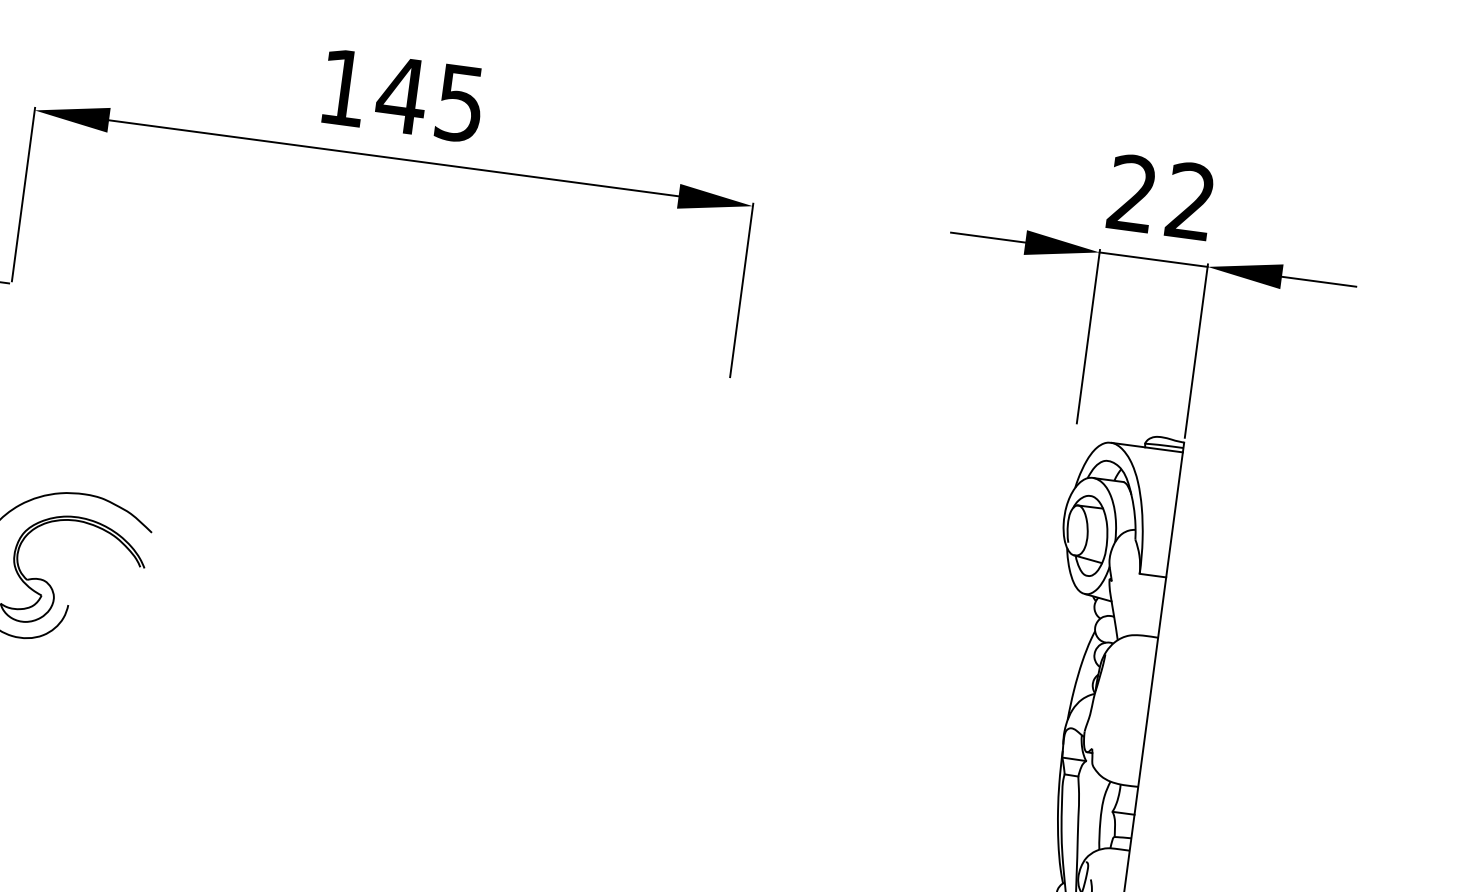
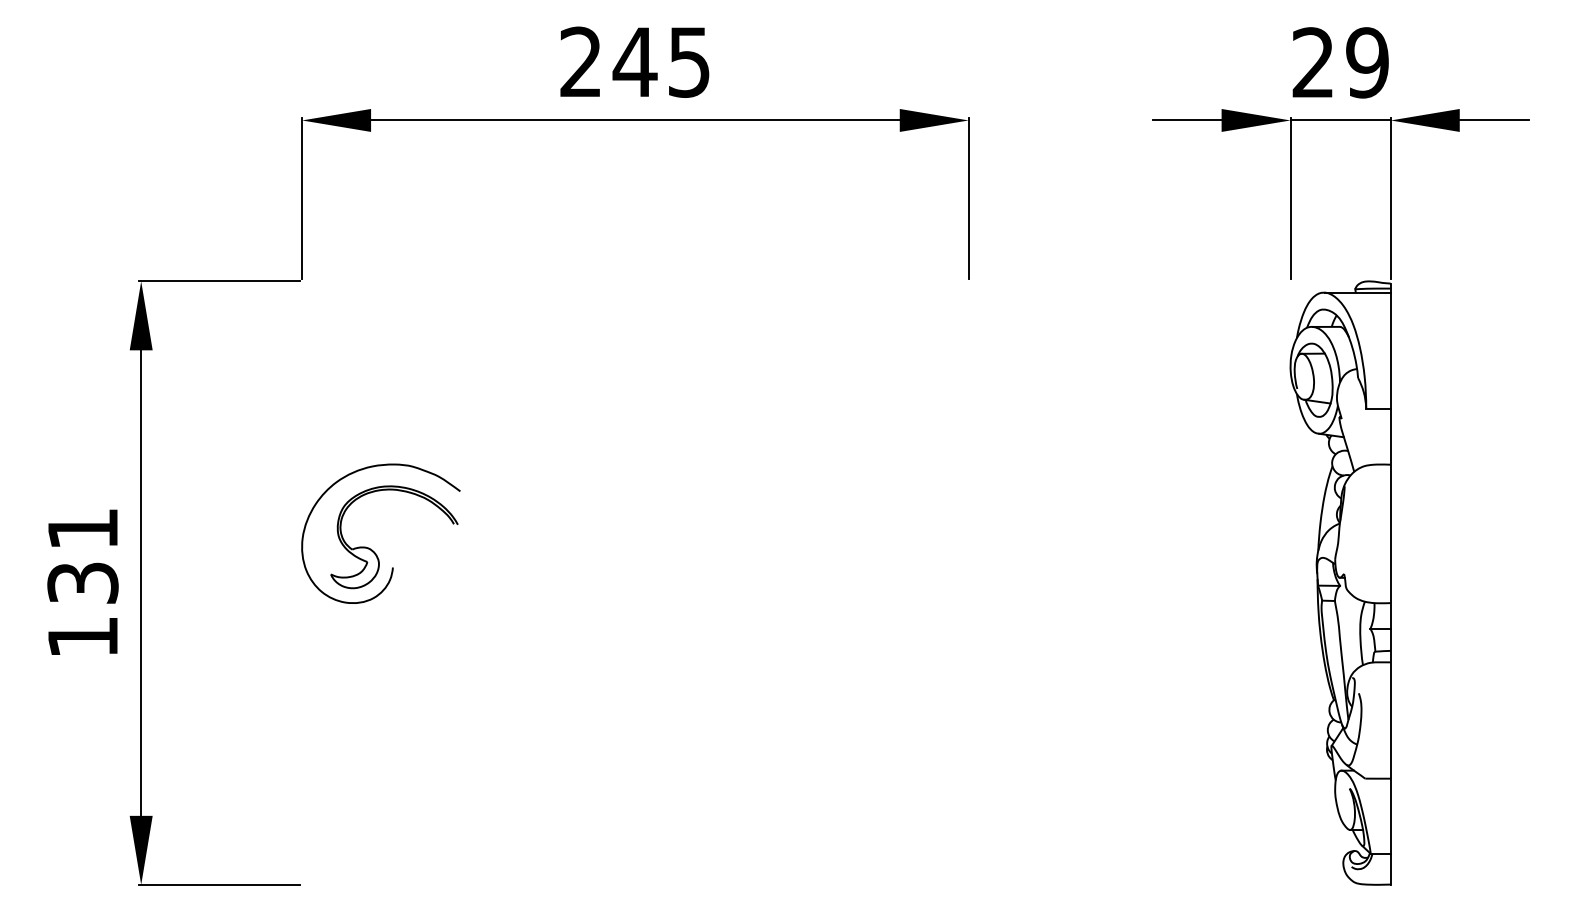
text: (343, 86) -> (580, 61), 145 -> 245
text: (1190, 201) -> (1367, 62), 22 -> 29

